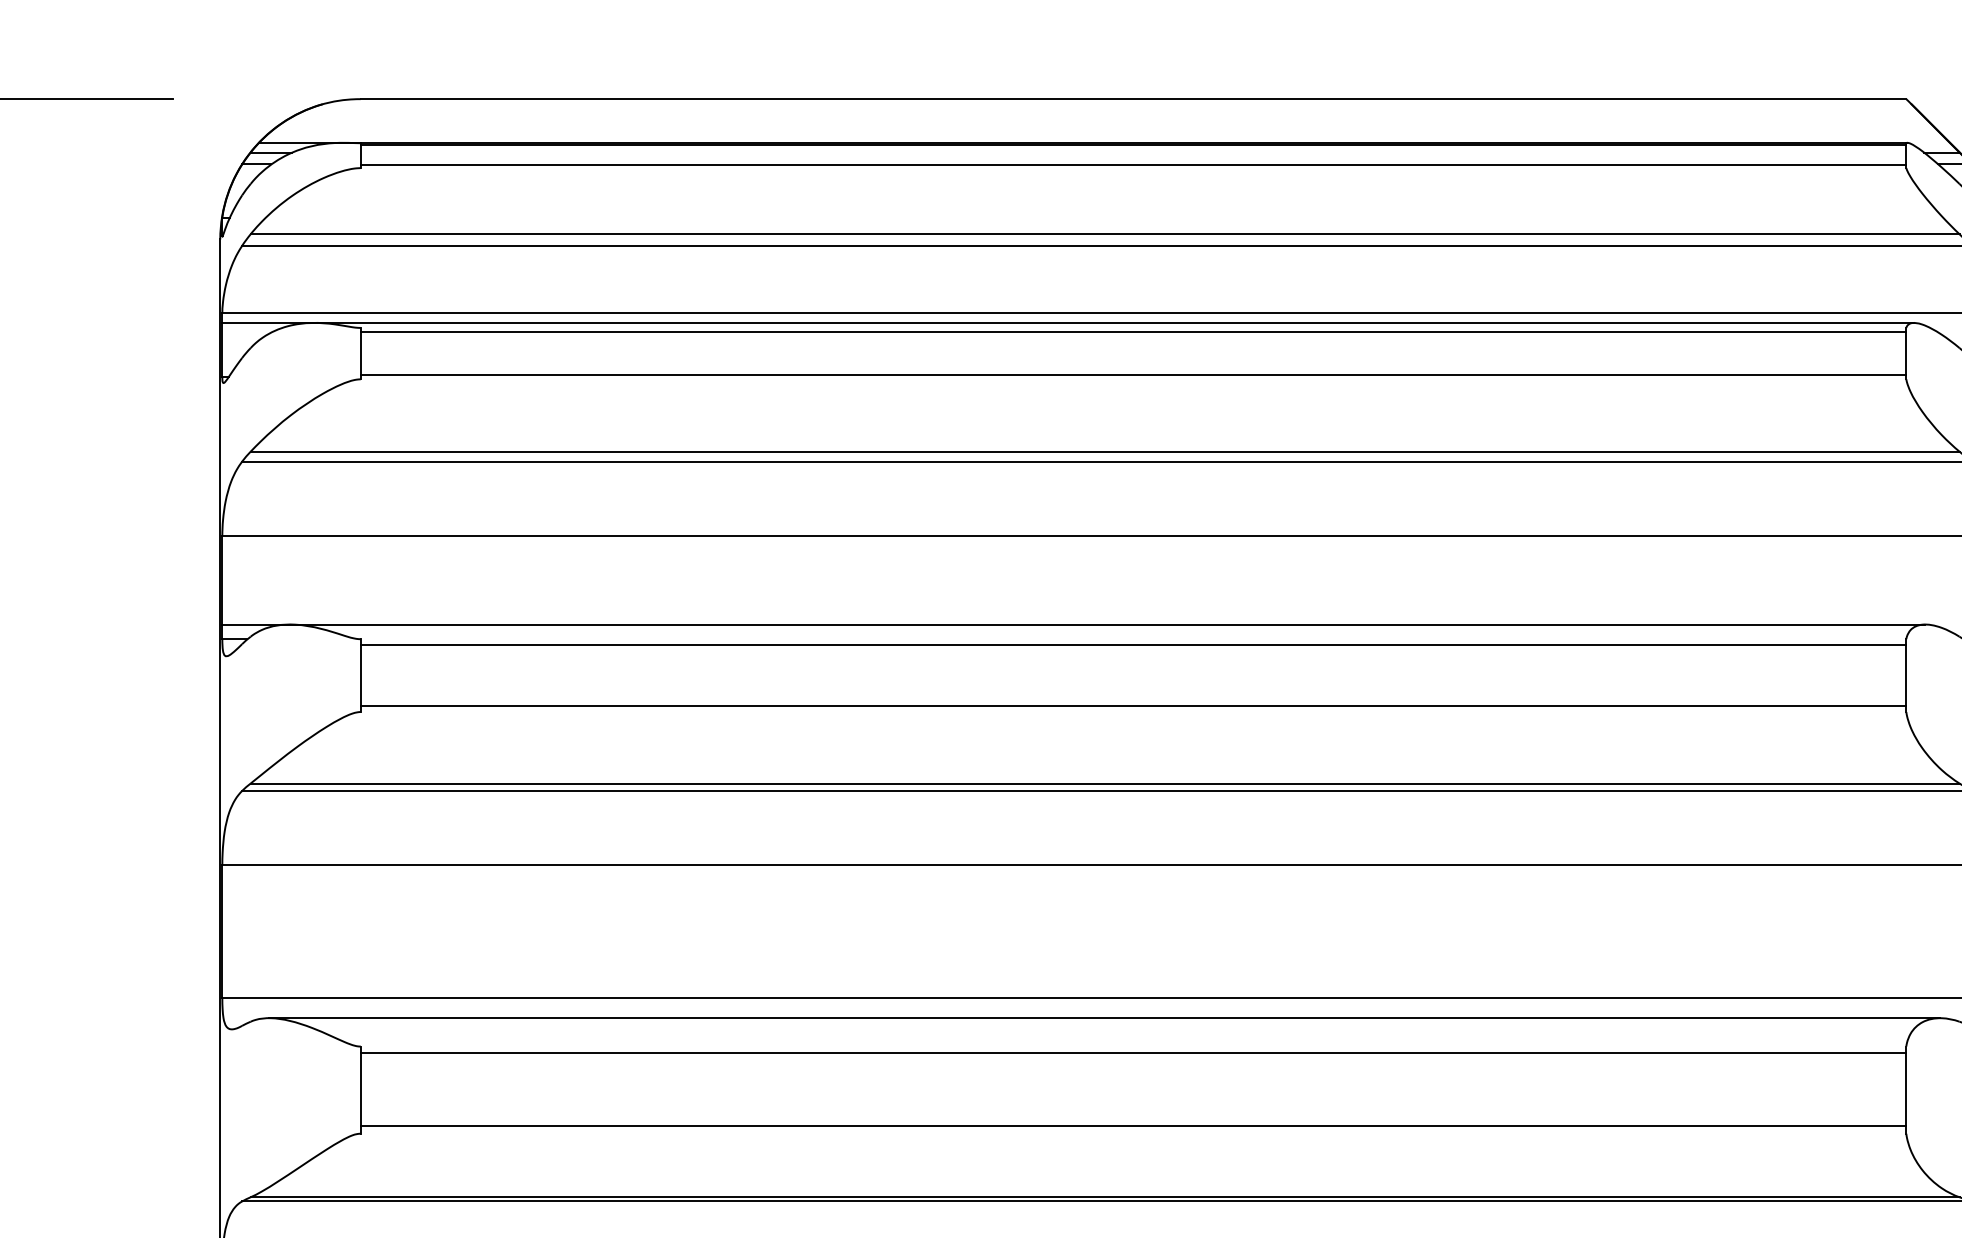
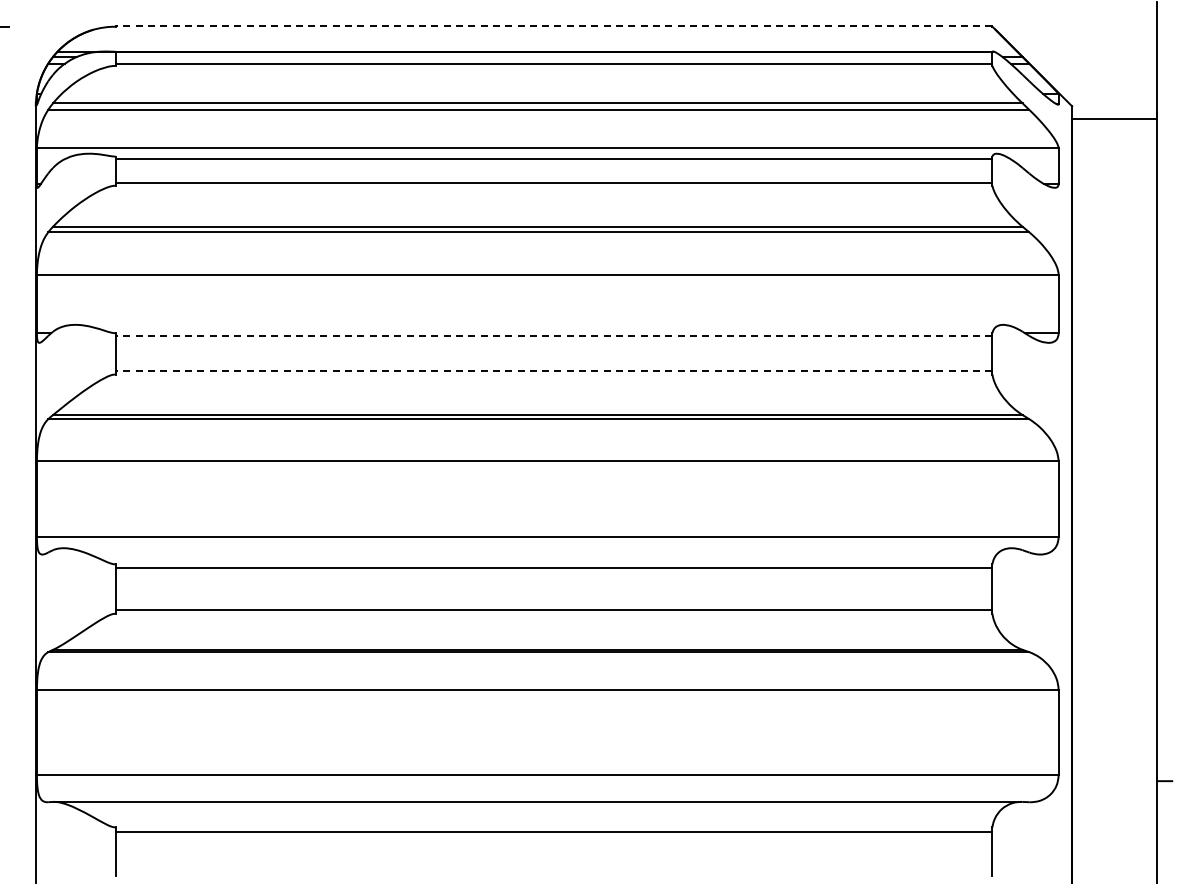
line: (1132, 98) -> (553, 26), solid -> dashed
line: (1067, 322) -> (516, 153), removed
line: (1072, 623) -> (519, 324), removed
line: (1132, 645) -> (553, 336), solid -> dashed
line: (1132, 704) -> (553, 370), solid -> dashed
line: (1104, 1018) -> (537, 548), removed

